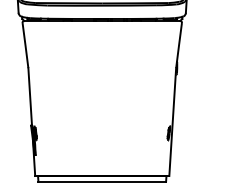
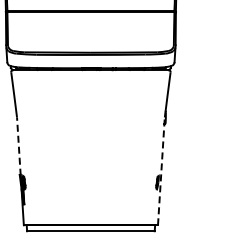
line: (29, 97) -> (18, 146), solid -> dashed
line: (172, 121) -> (161, 170), solid -> dashed

